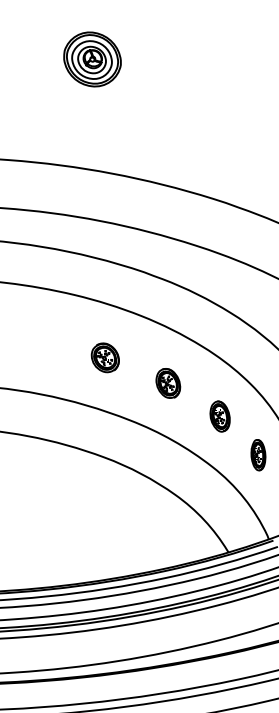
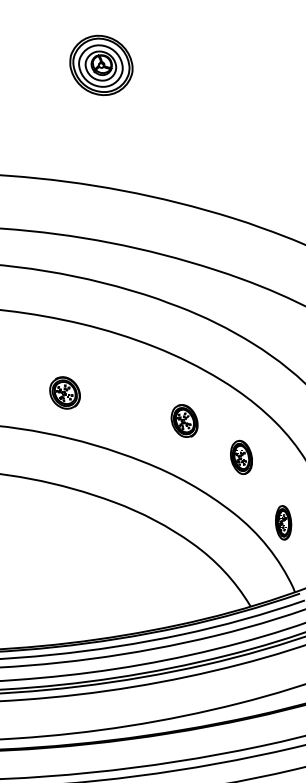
part: (104, 357) -> (64, 392), moved
part: (258, 455) -> (283, 523), moved

